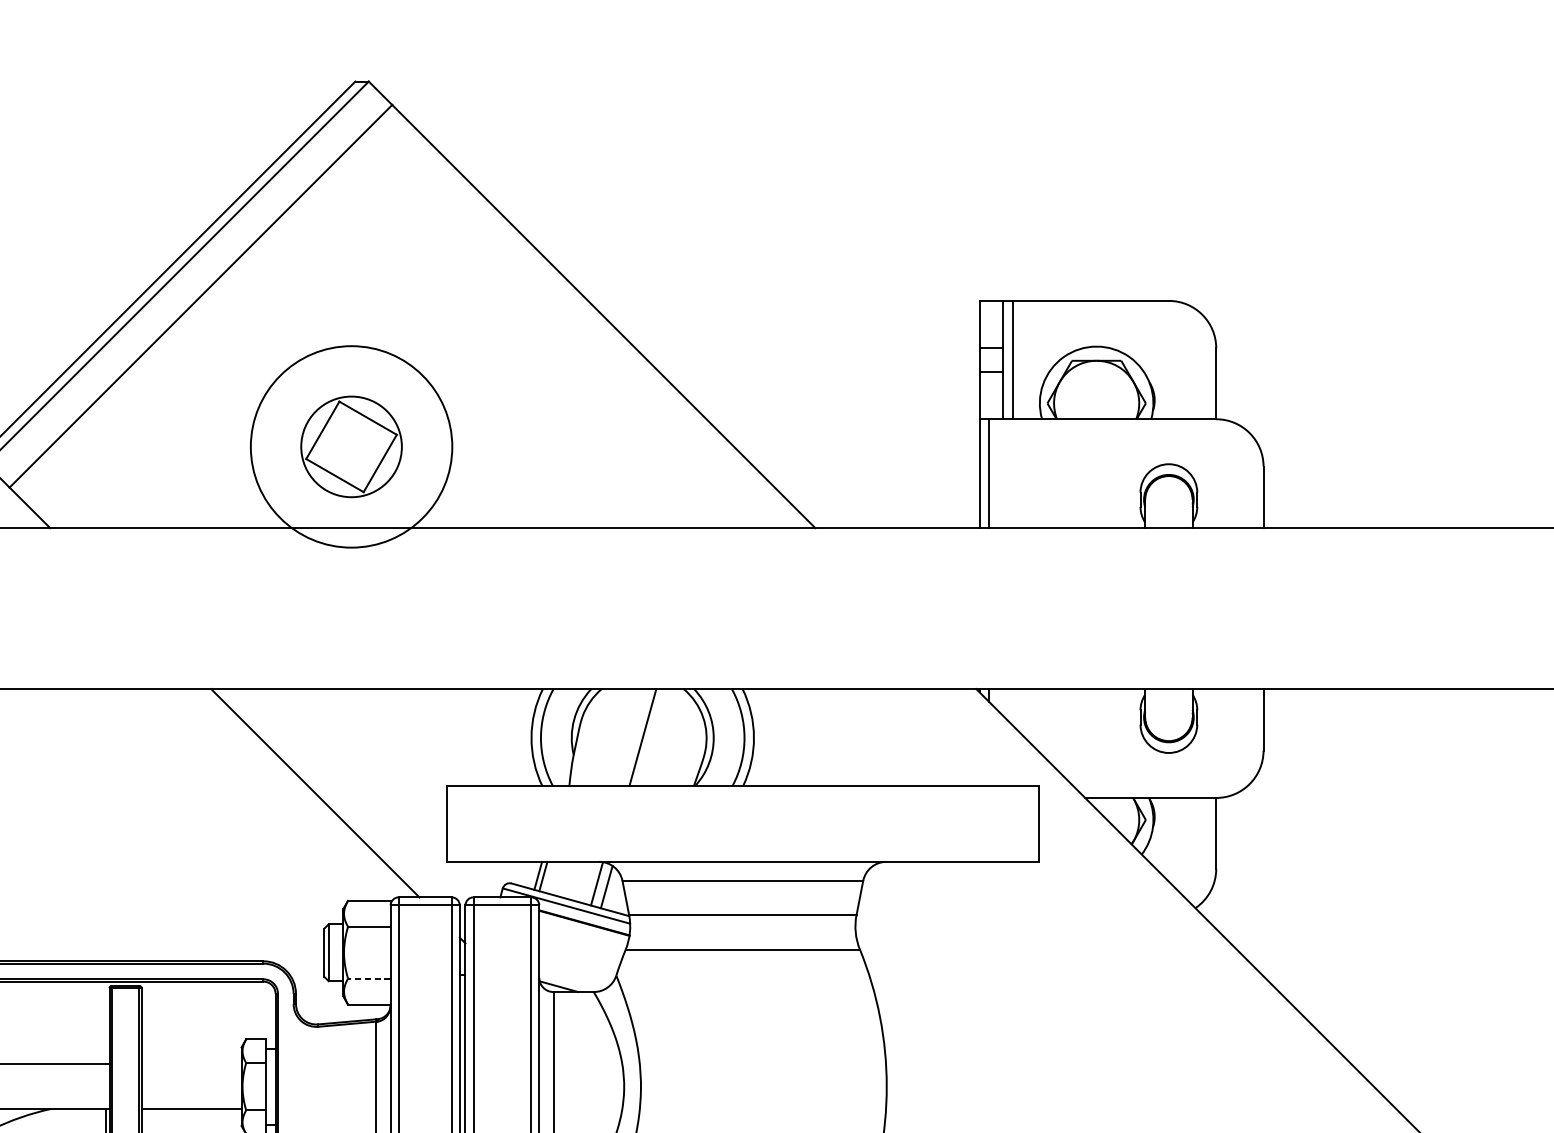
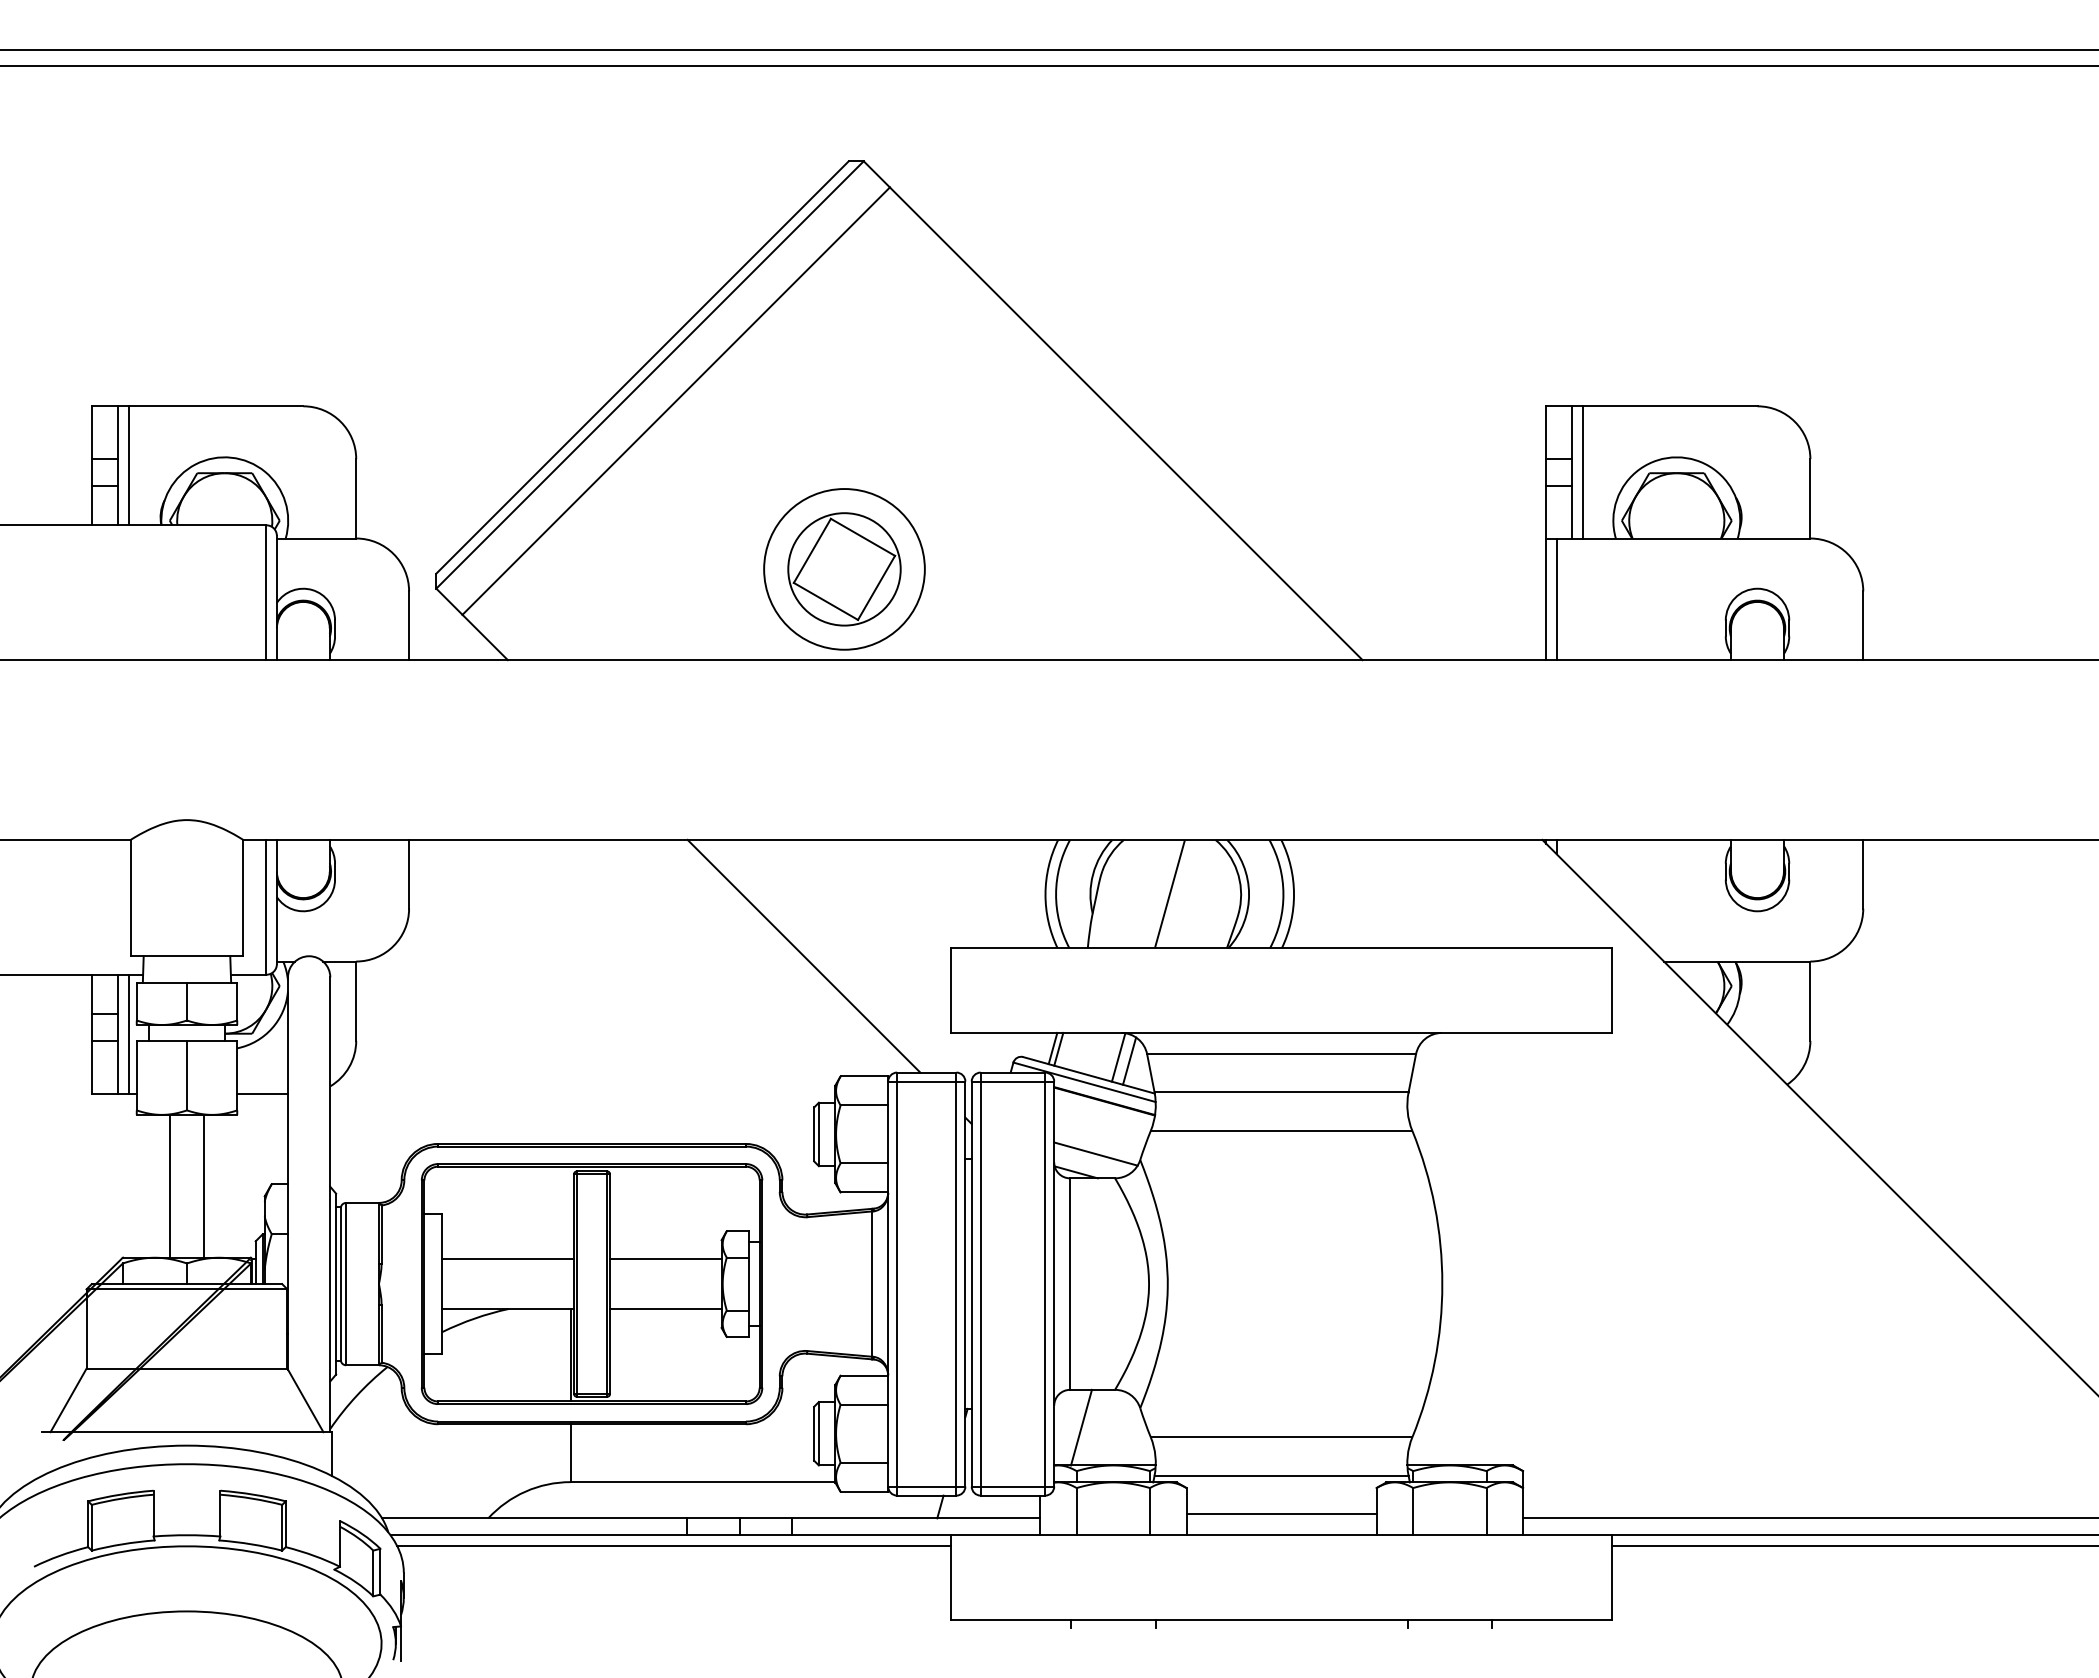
circle: (351, 447) -> (844, 569), size x0.71
line: (576, 969) -> (1095, 1153), added
line: (369, 978) -> (864, 1163), dashed -> solid
line: (191, 1064) -> (665, 1259), added

